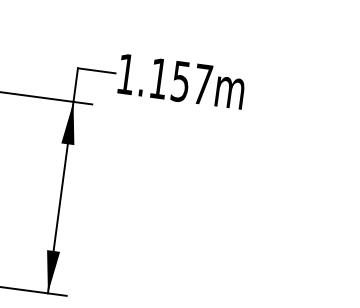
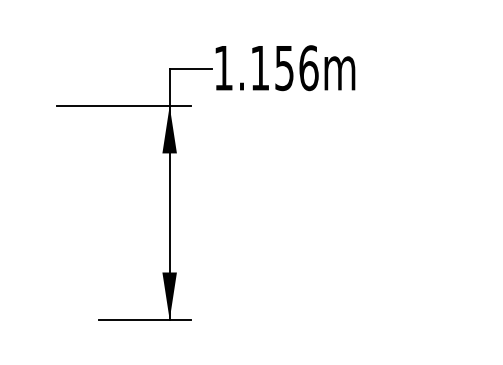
text: (202, 84) -> (308, 68), 1.157m -> 1.156m

